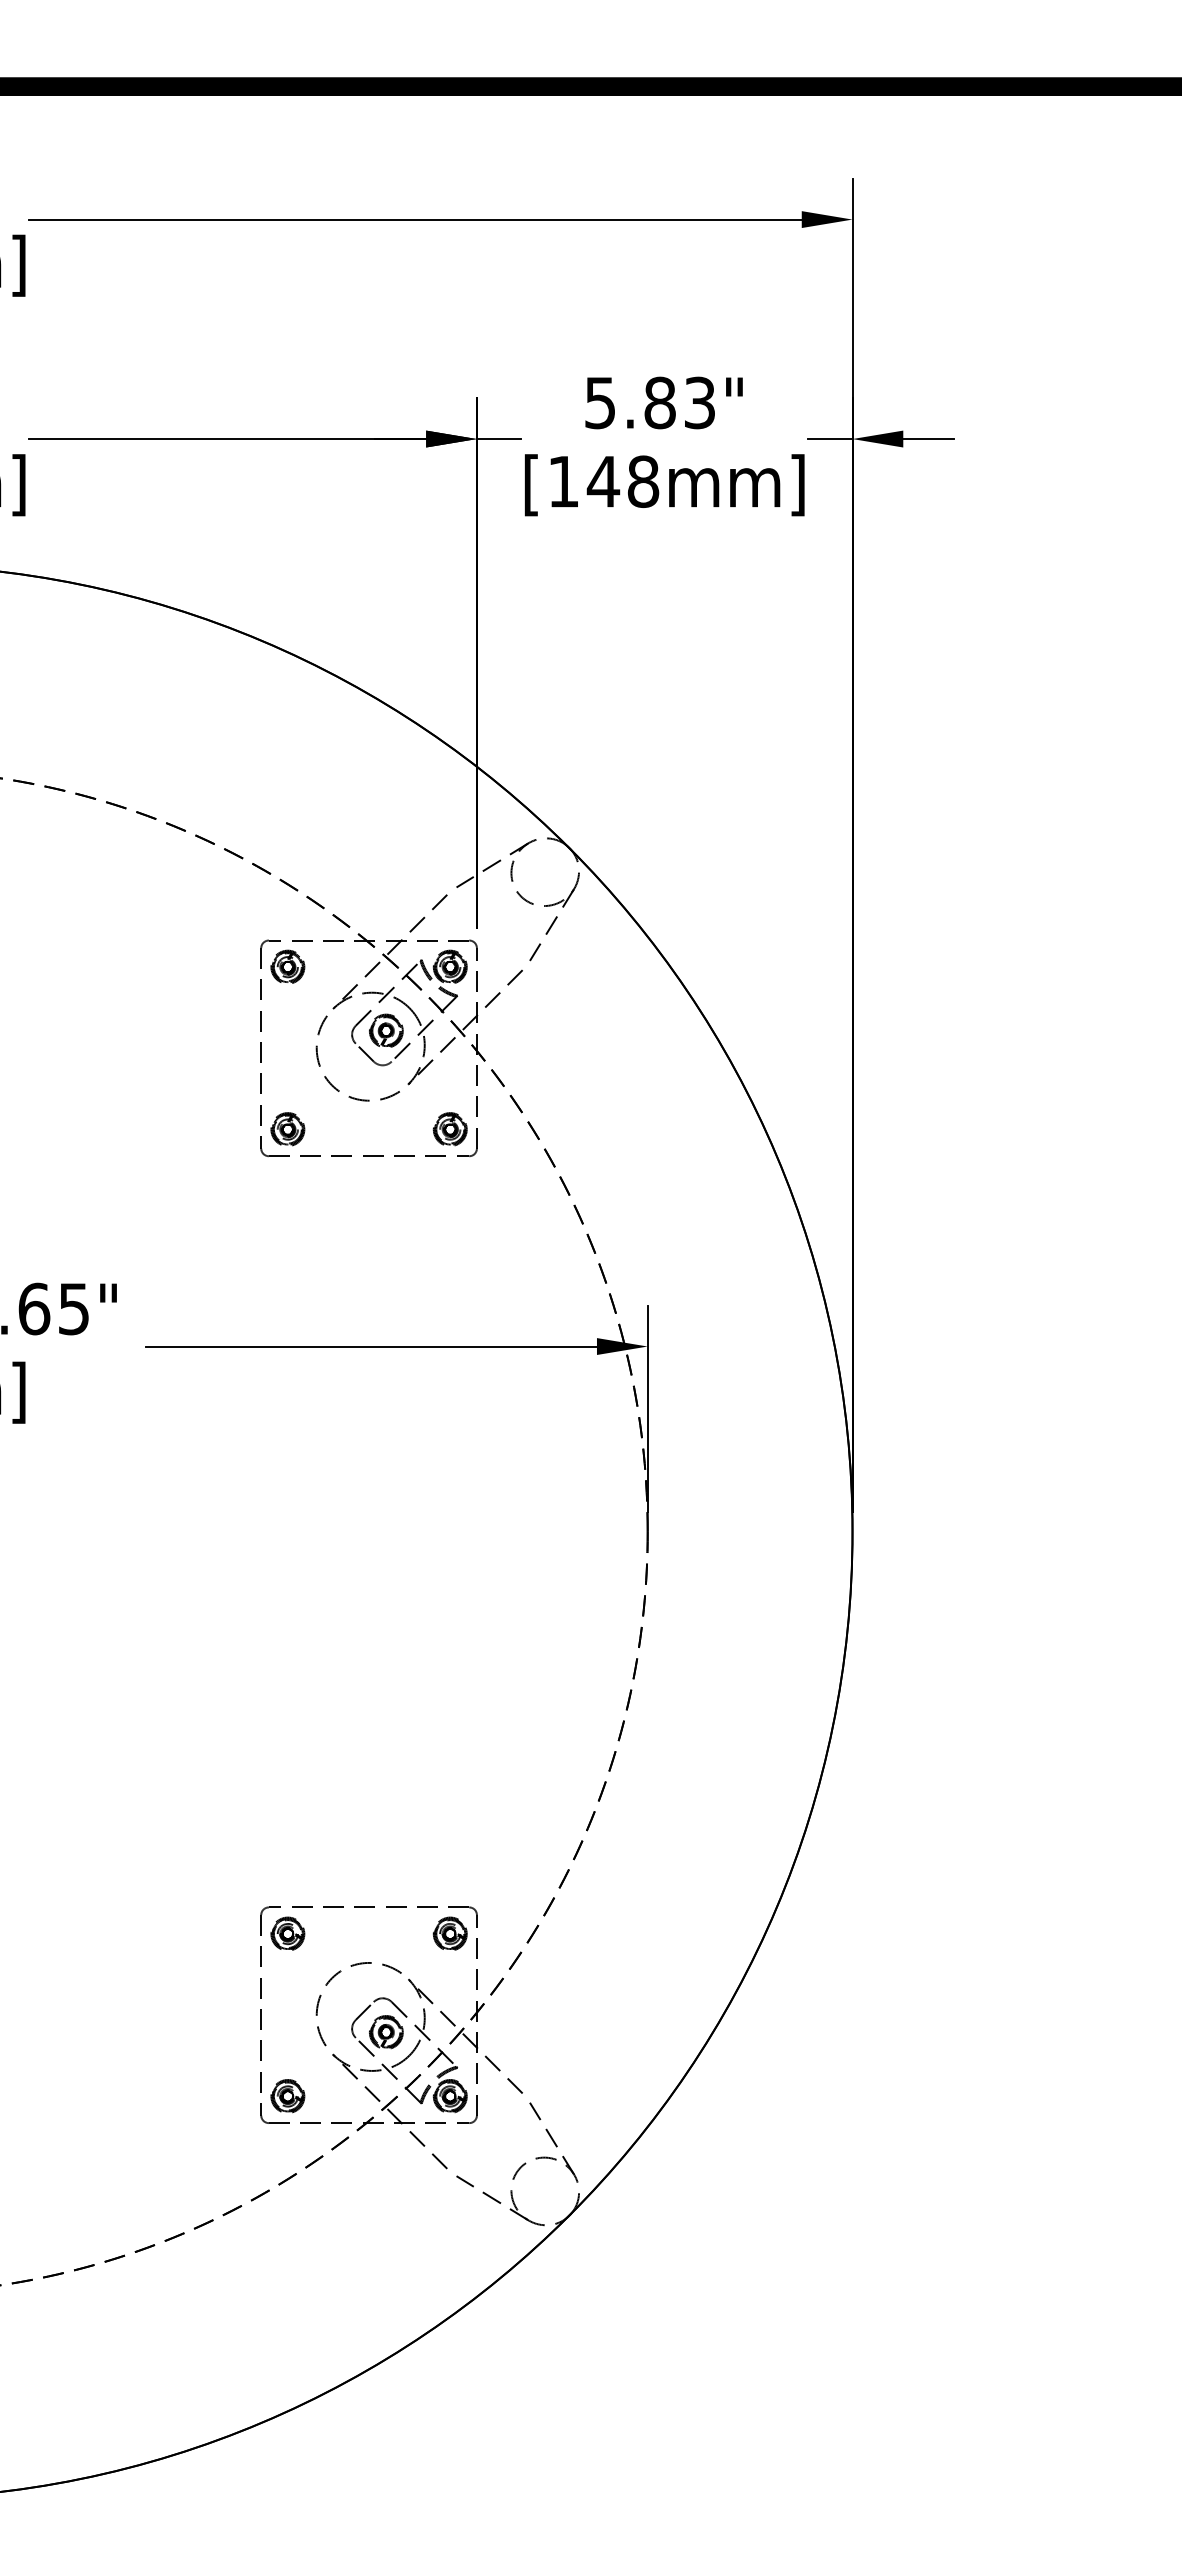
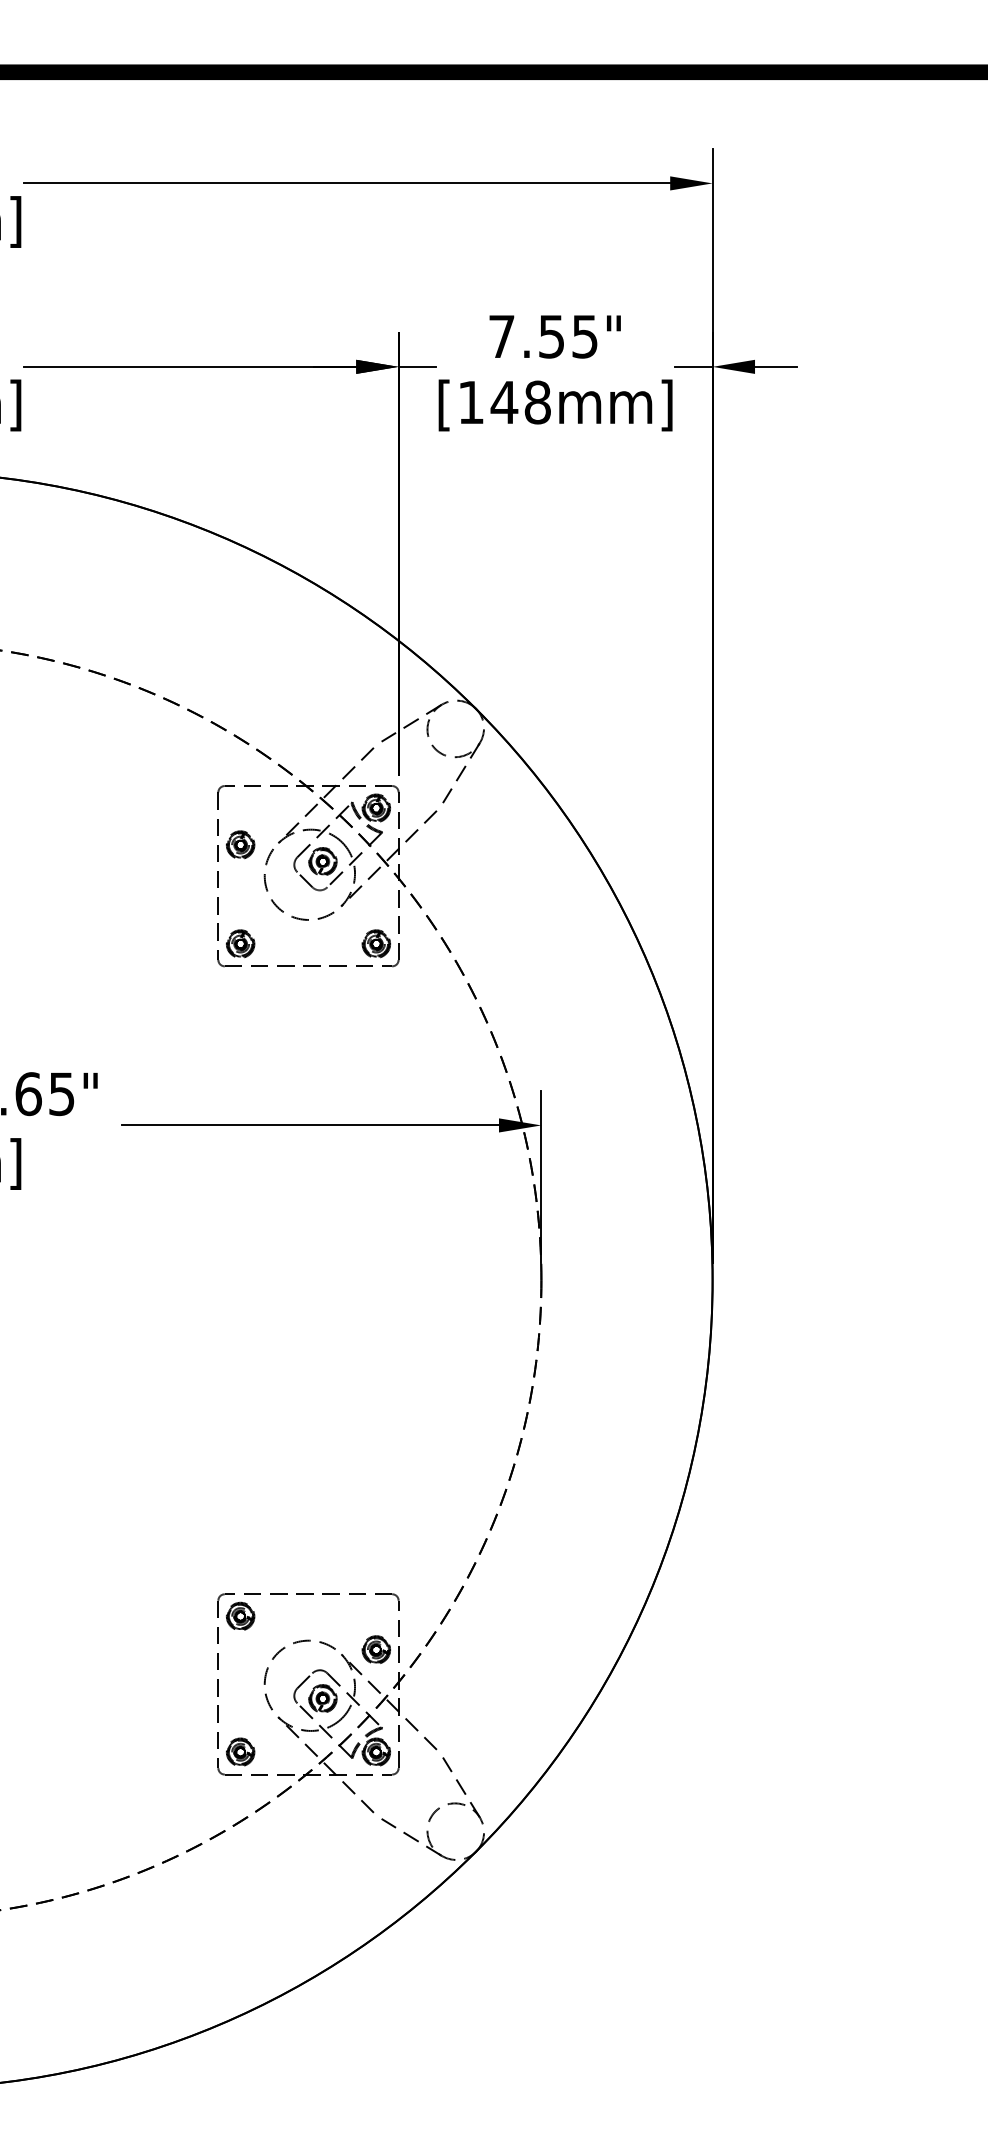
text: (649, 402) -> (542, 336), 5.83" -> 7.55"
part: (287, 966) -> (240, 844), moved
part: (449, 1933) -> (375, 1649), moved

